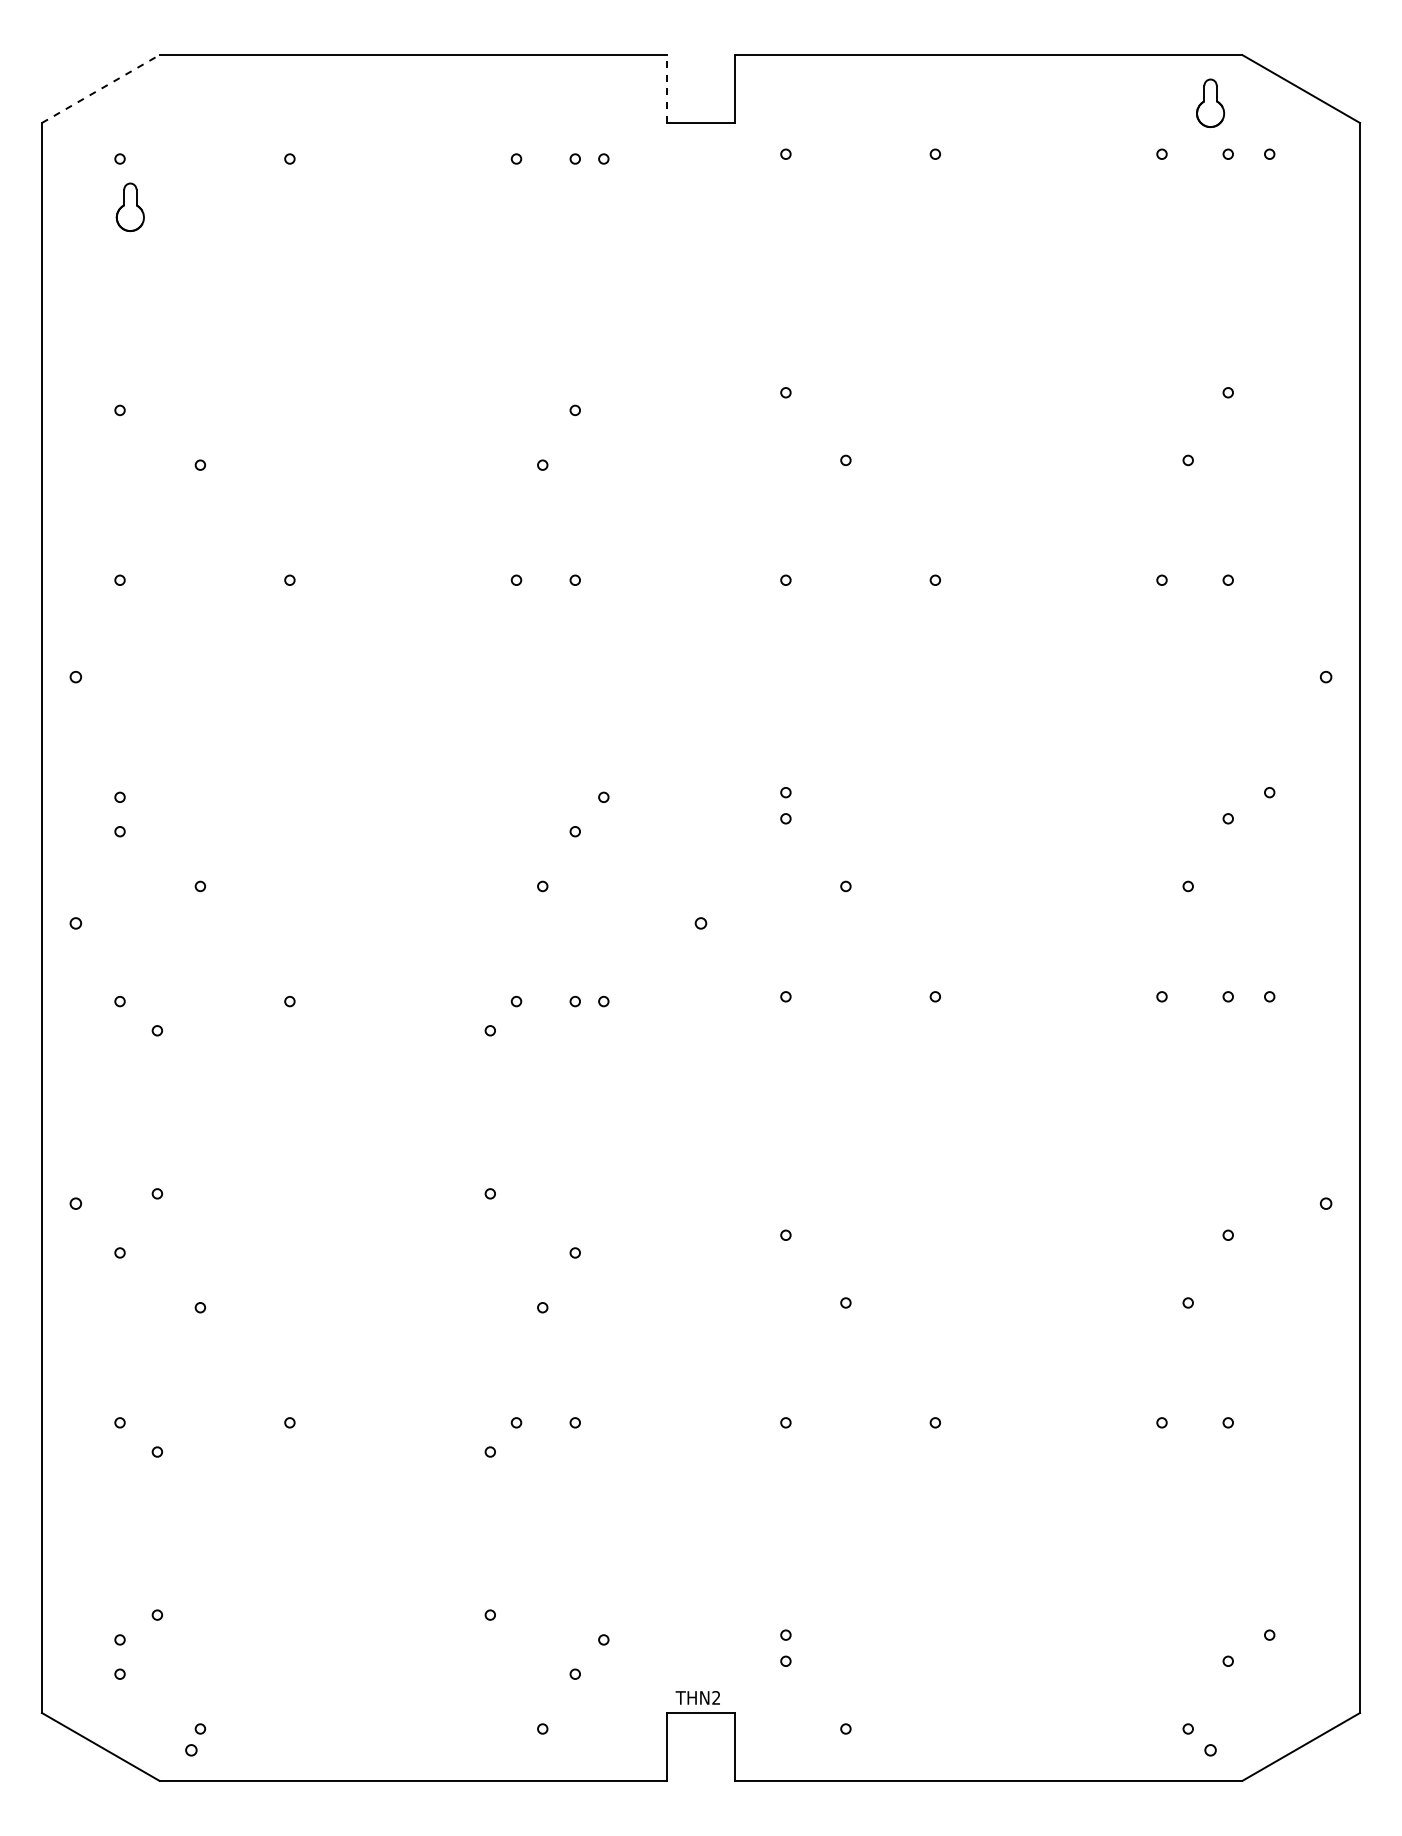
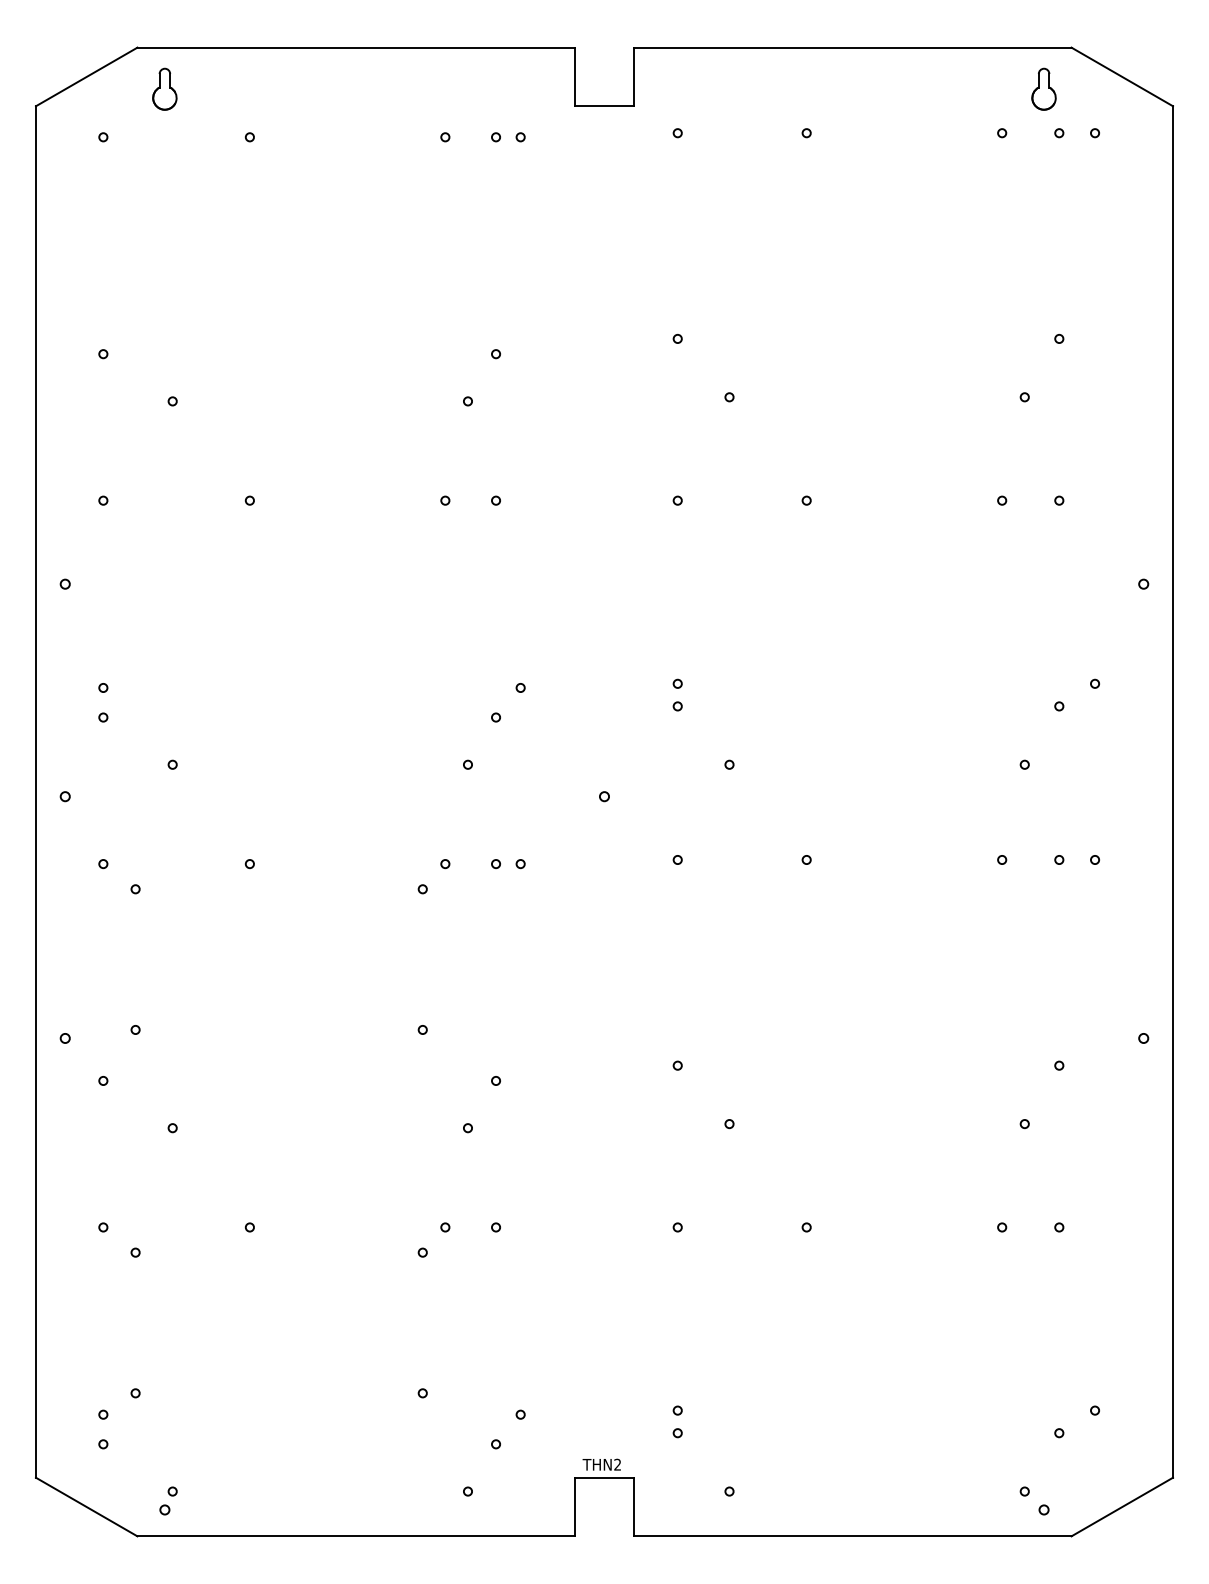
line: (100, 89) -> (86, 77), dashed -> solid
line: (667, 89) -> (575, 77), dashed -> solid
part: (129, 207) -> (164, 89), moved

